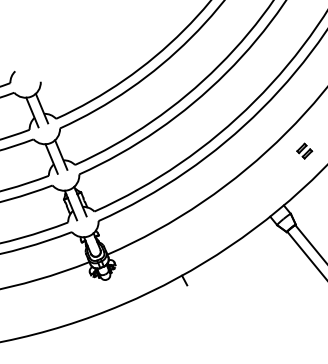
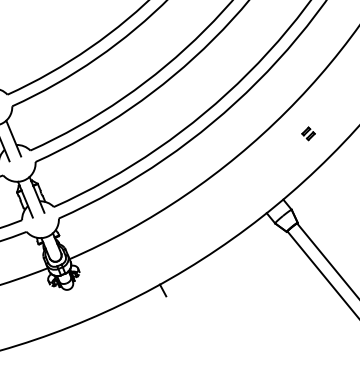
part: (304, 150) -> (308, 133), size x0.7

